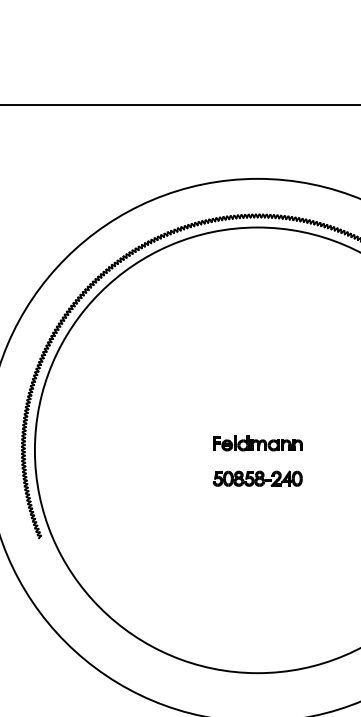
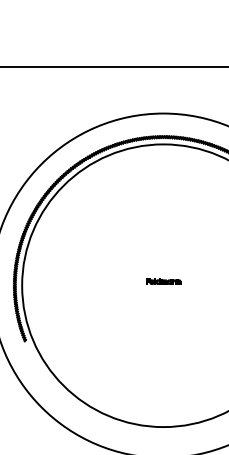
part: (257, 443) -> (163, 281), size x0.6
part: (257, 478) -> (163, 303), removed

